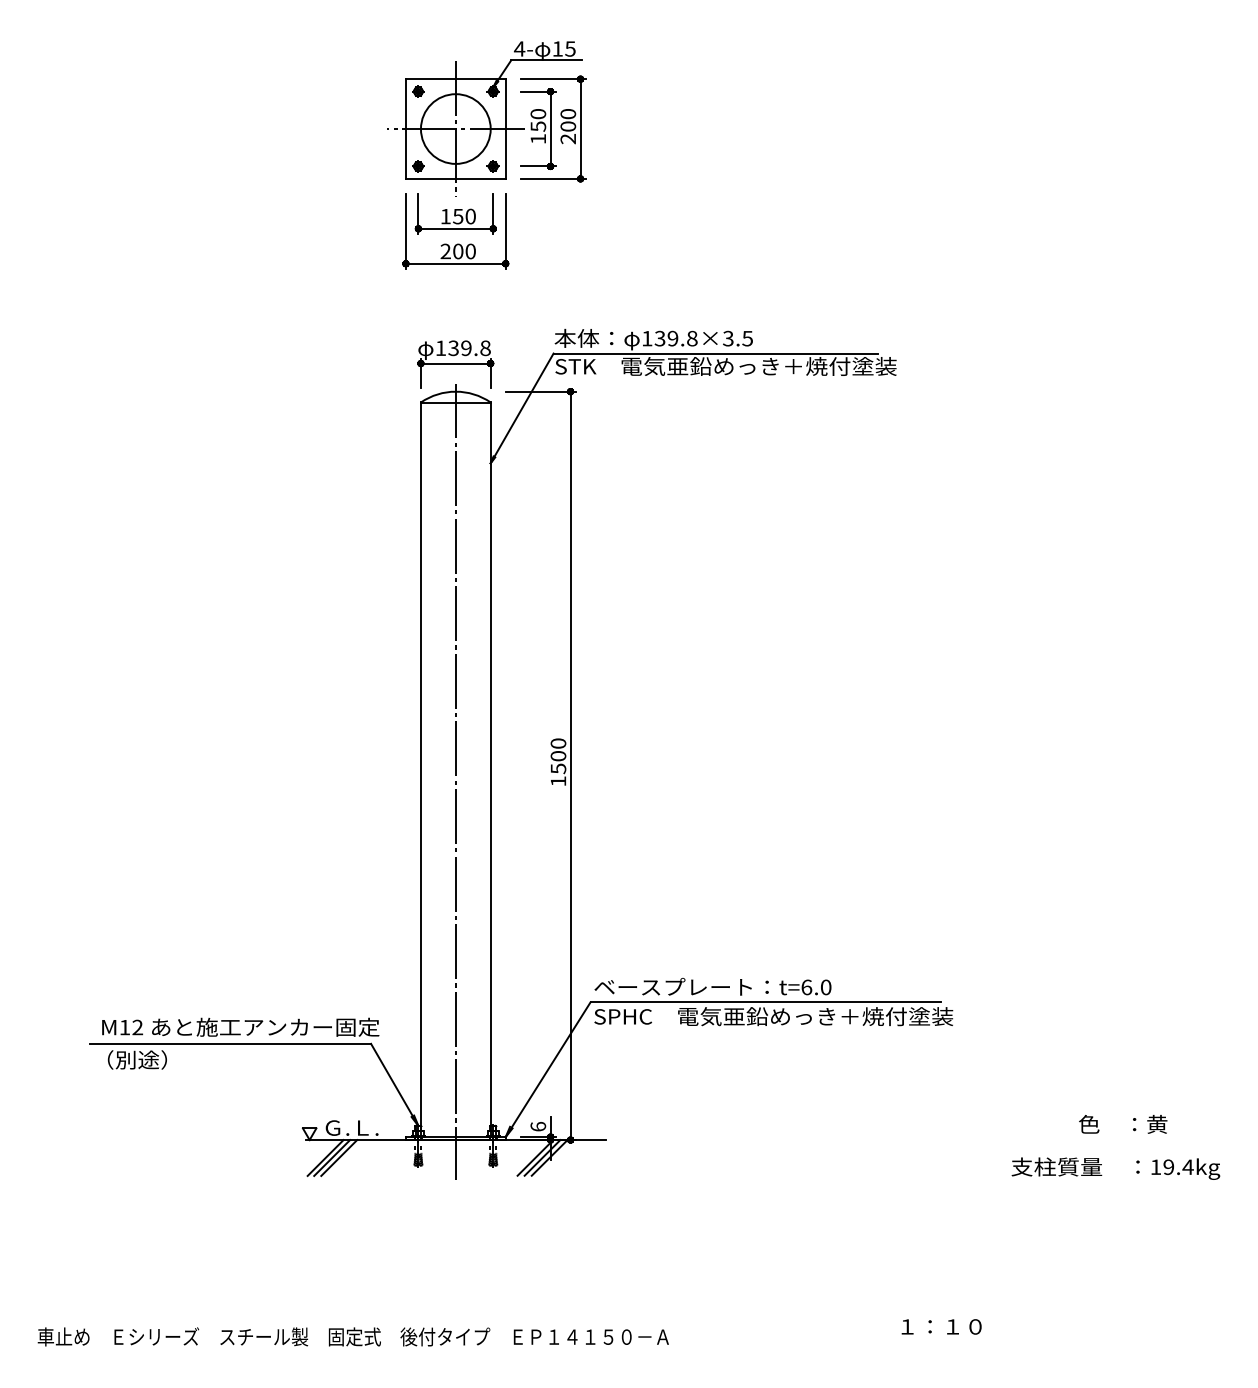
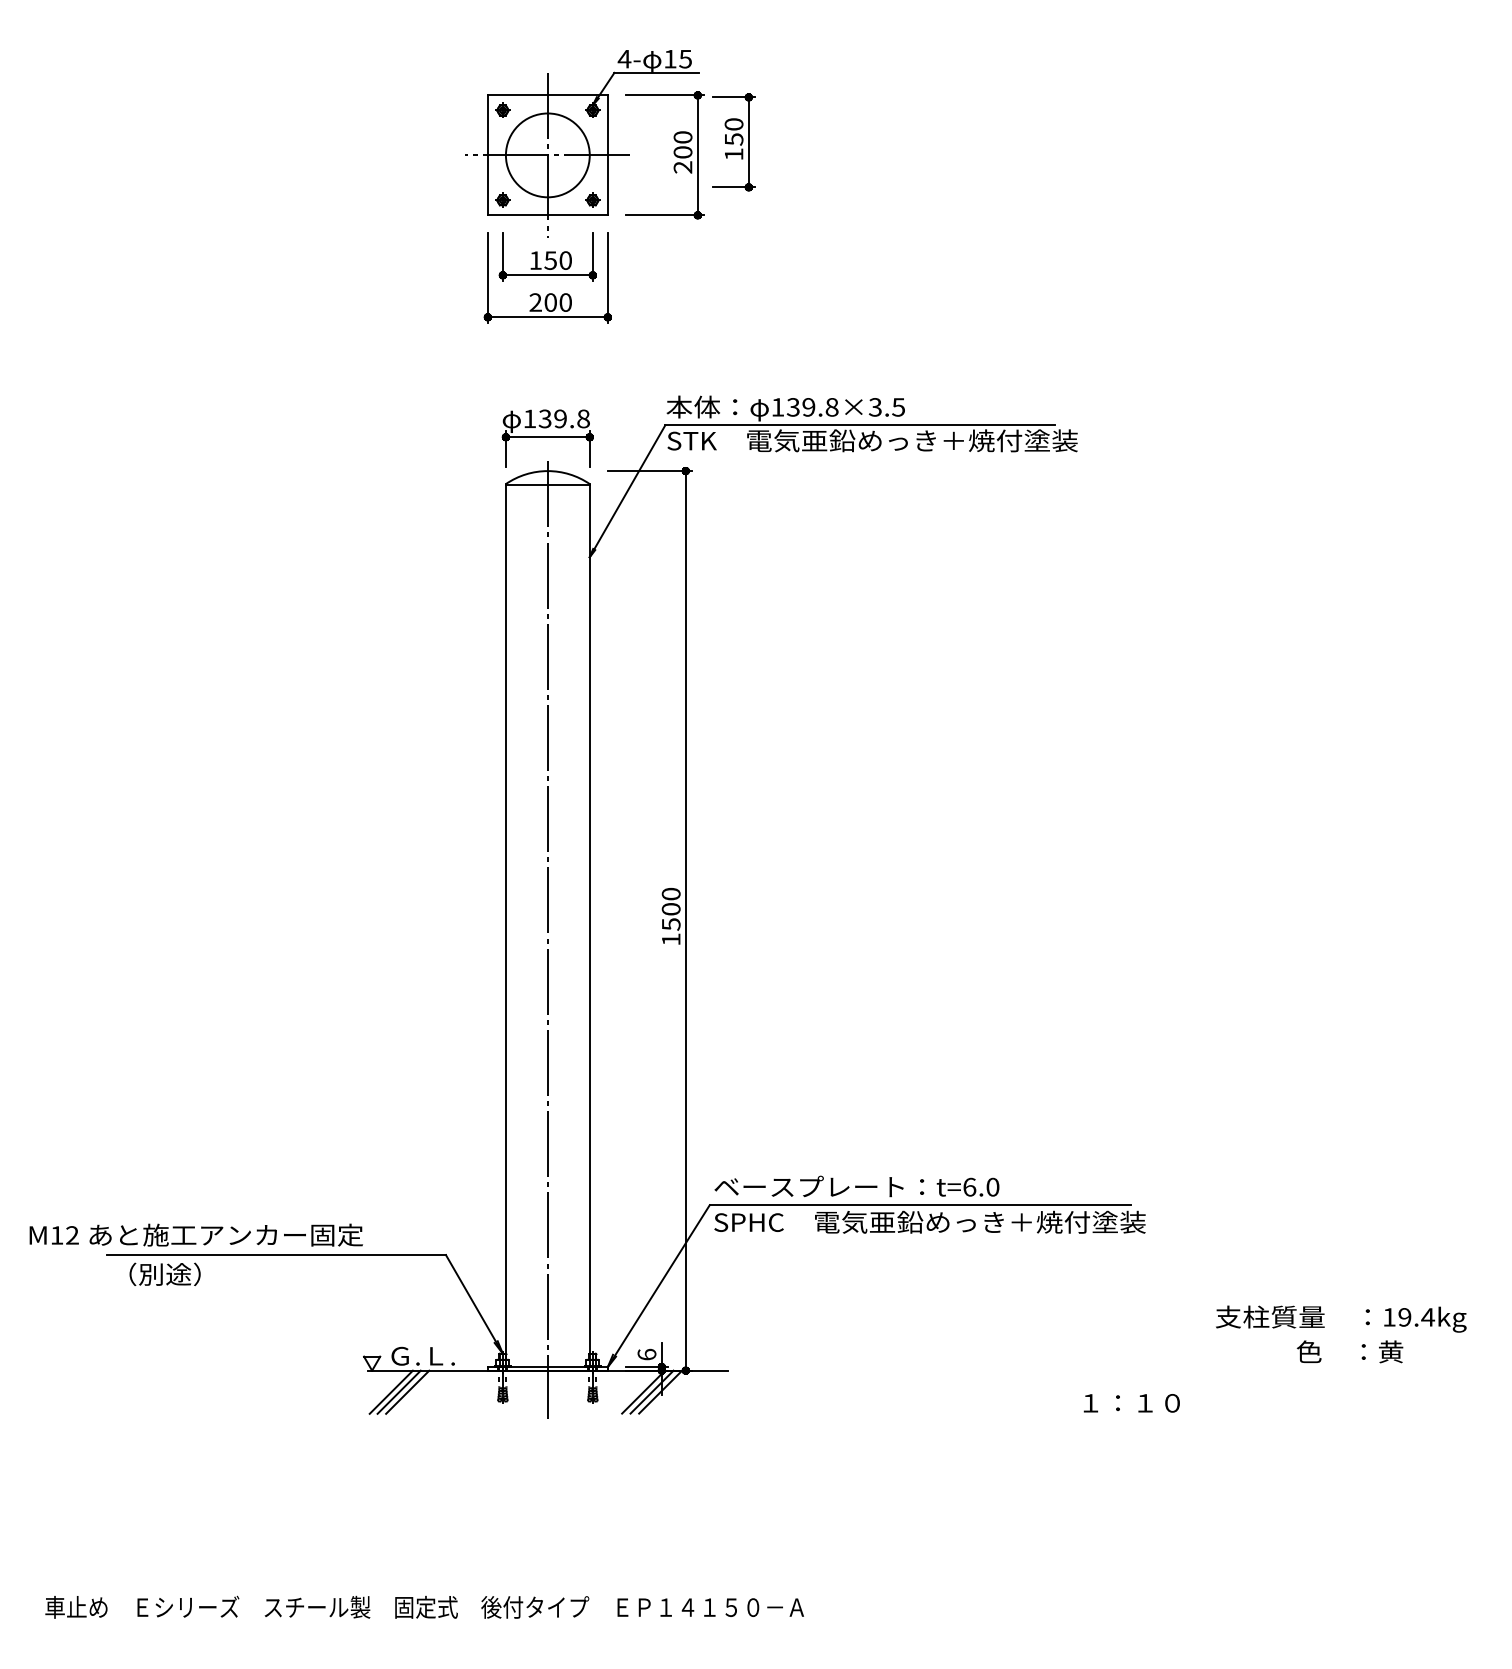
part: (537, 129) -> (733, 142), moved
text: (240, 1026) -> (195, 1234), moved
text: (1116, 1168) -> (1341, 1318), moved
text: (941, 1327) -> (1131, 1403), moved

